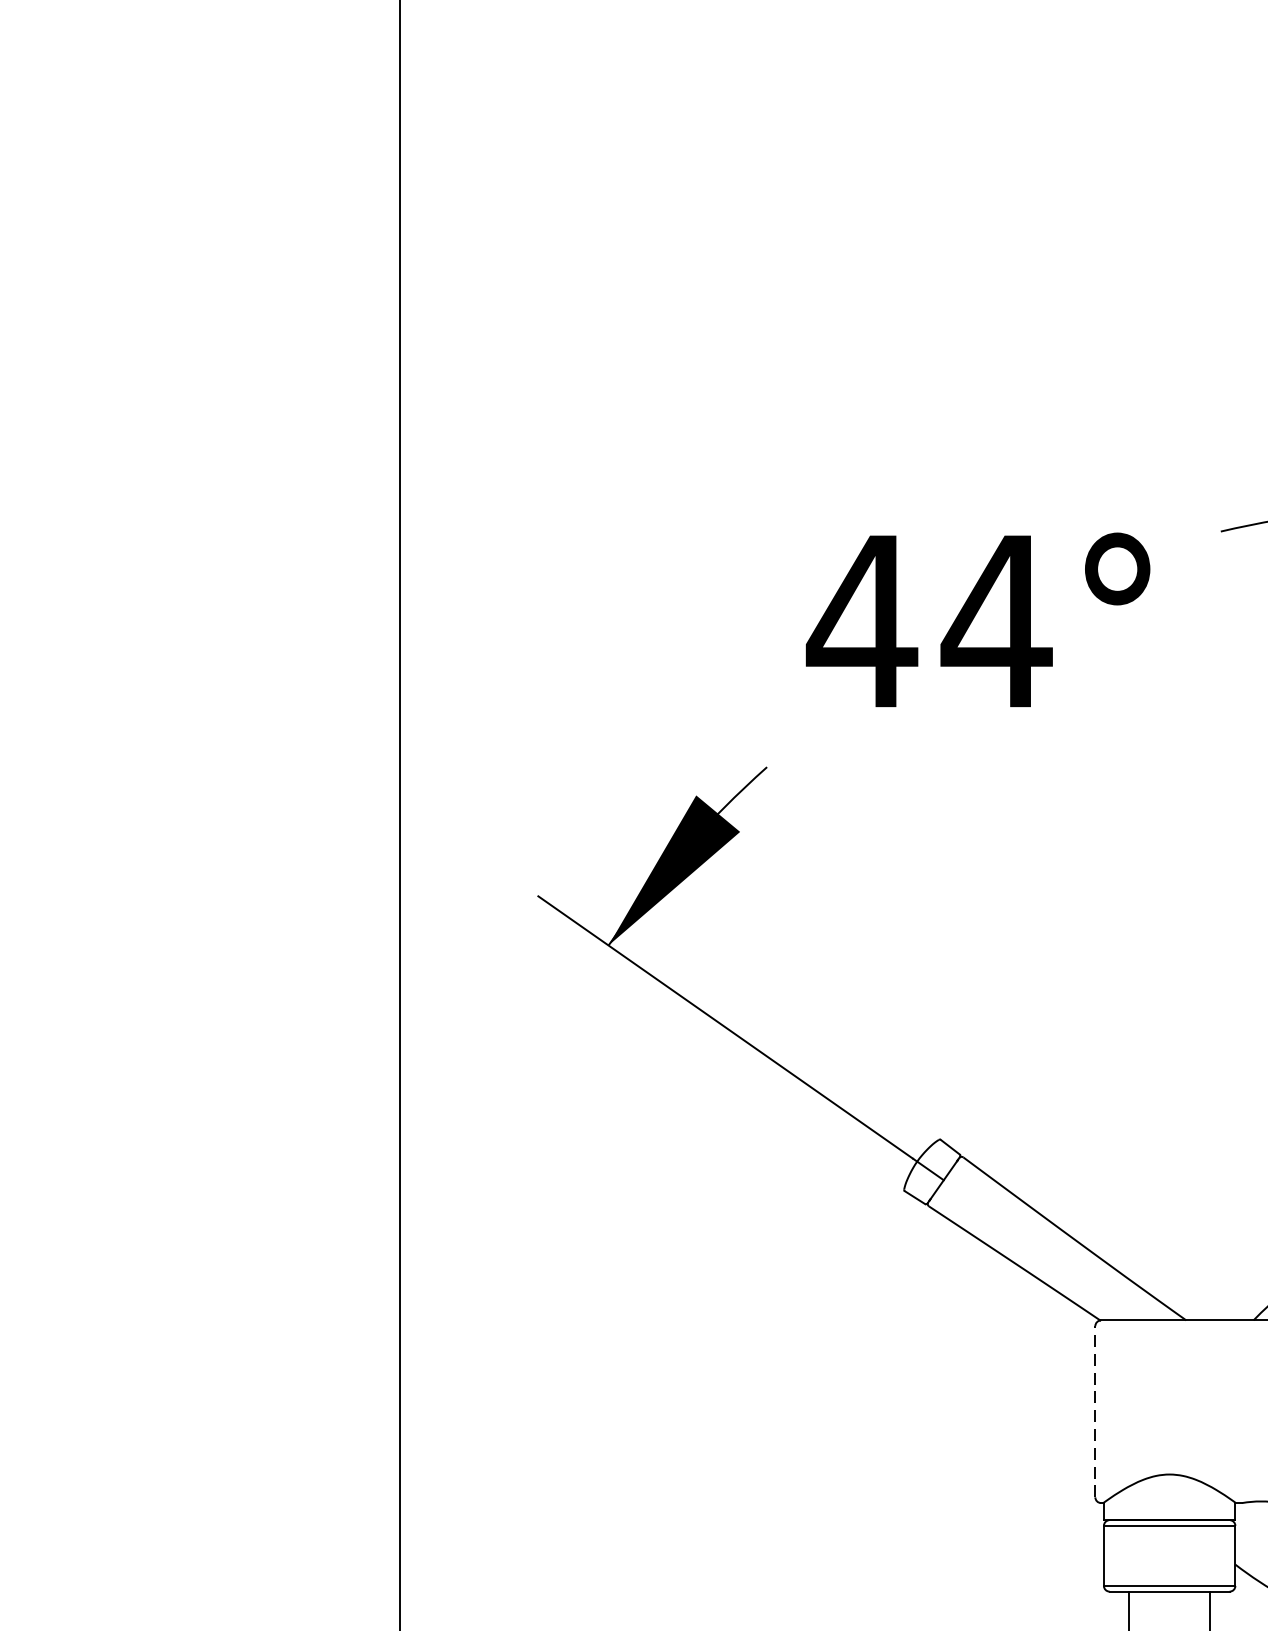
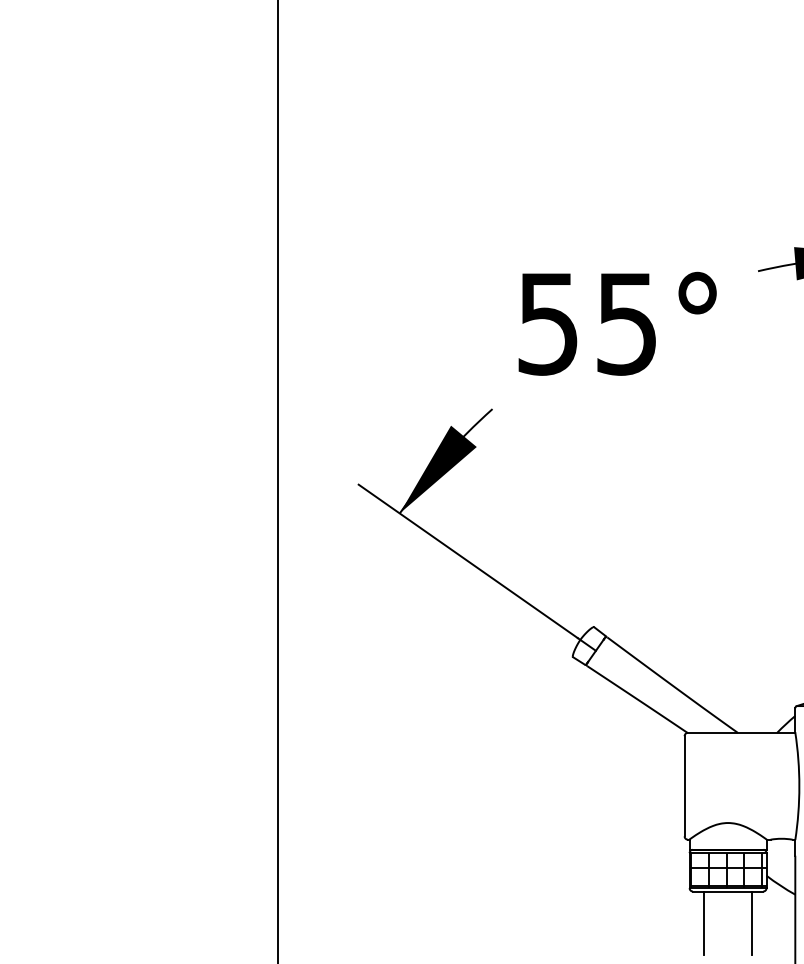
text: (929, 622) -> (587, 324), 44° -> 55°
line: (1095, 1410) -> (684, 785), dashed -> solid
hatch: (1168, 1555) -> (727, 870), added

